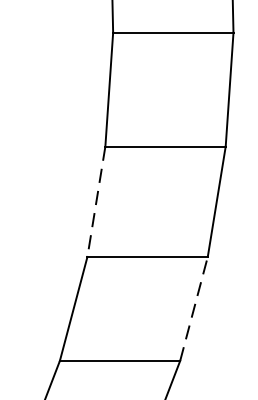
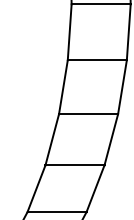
line: (96, 202) -> (63, 87), dashed -> solid
line: (194, 308) -> (111, 139), dashed -> solid

